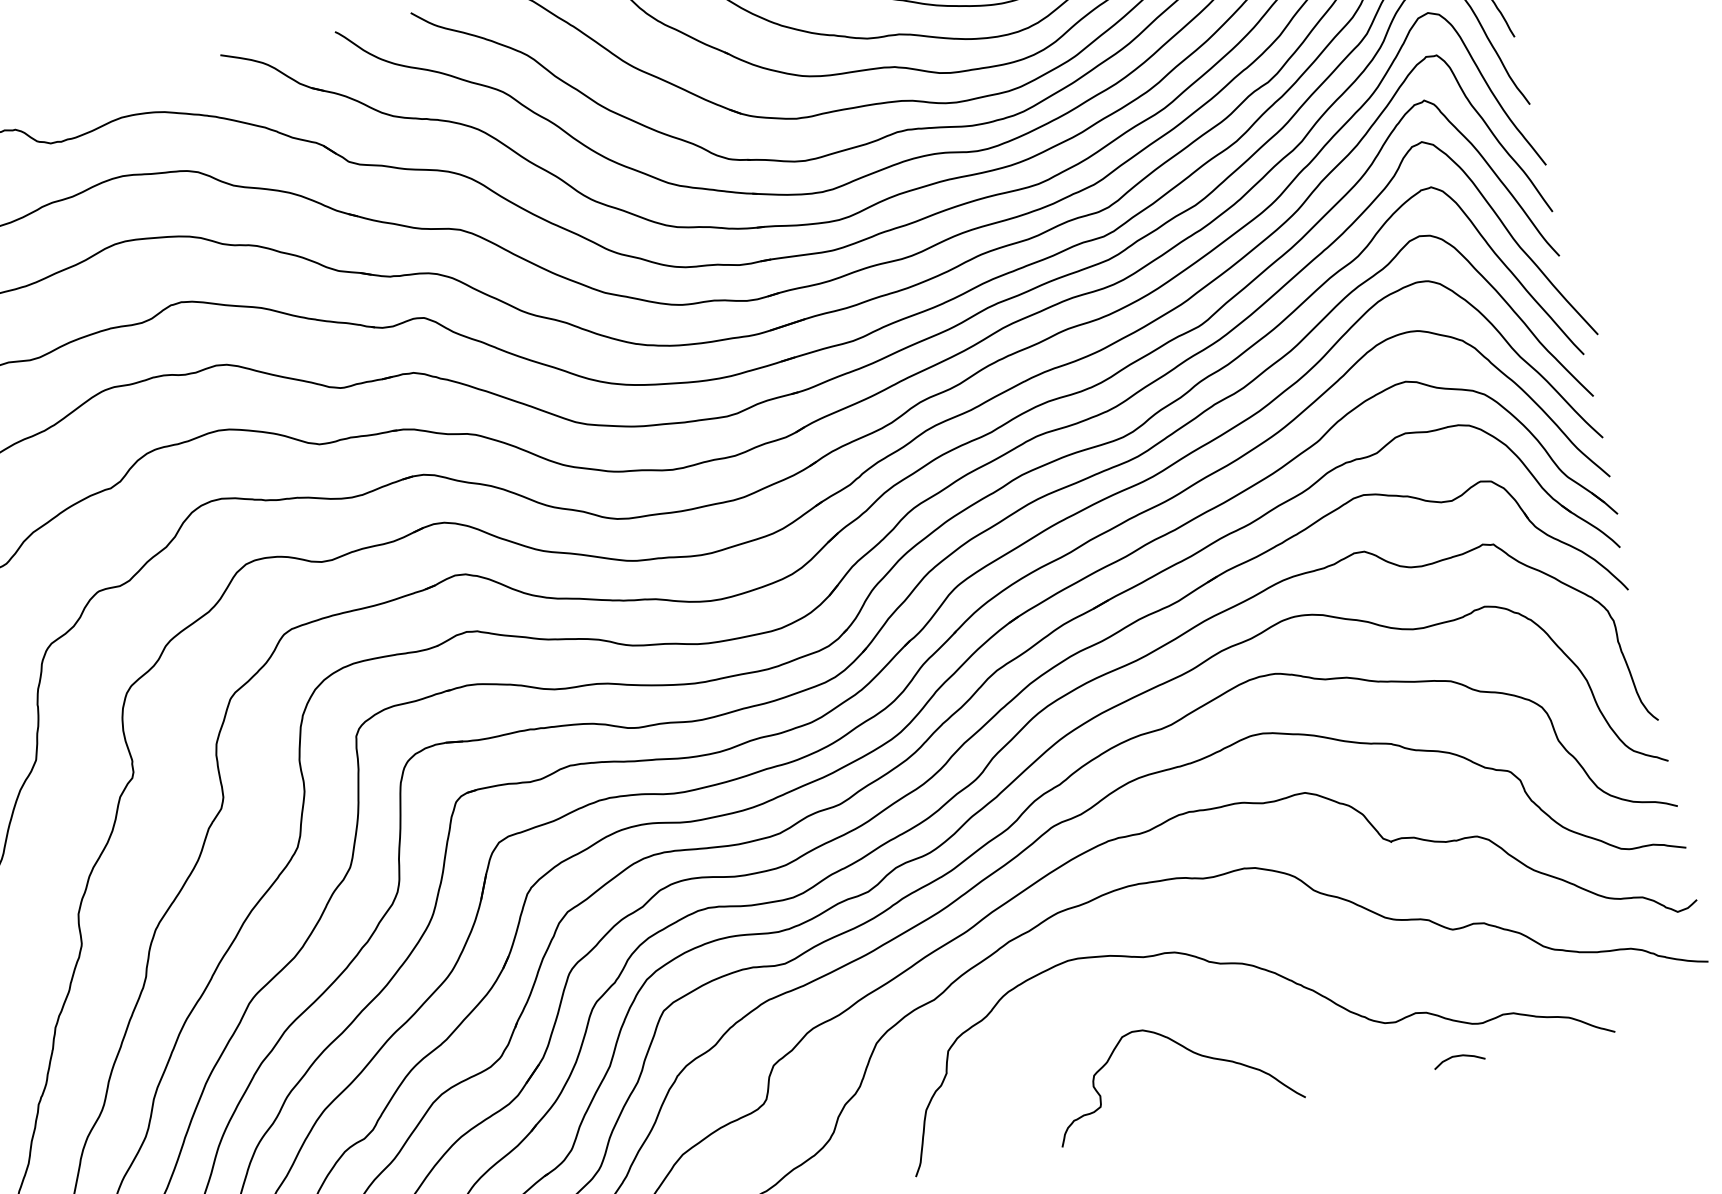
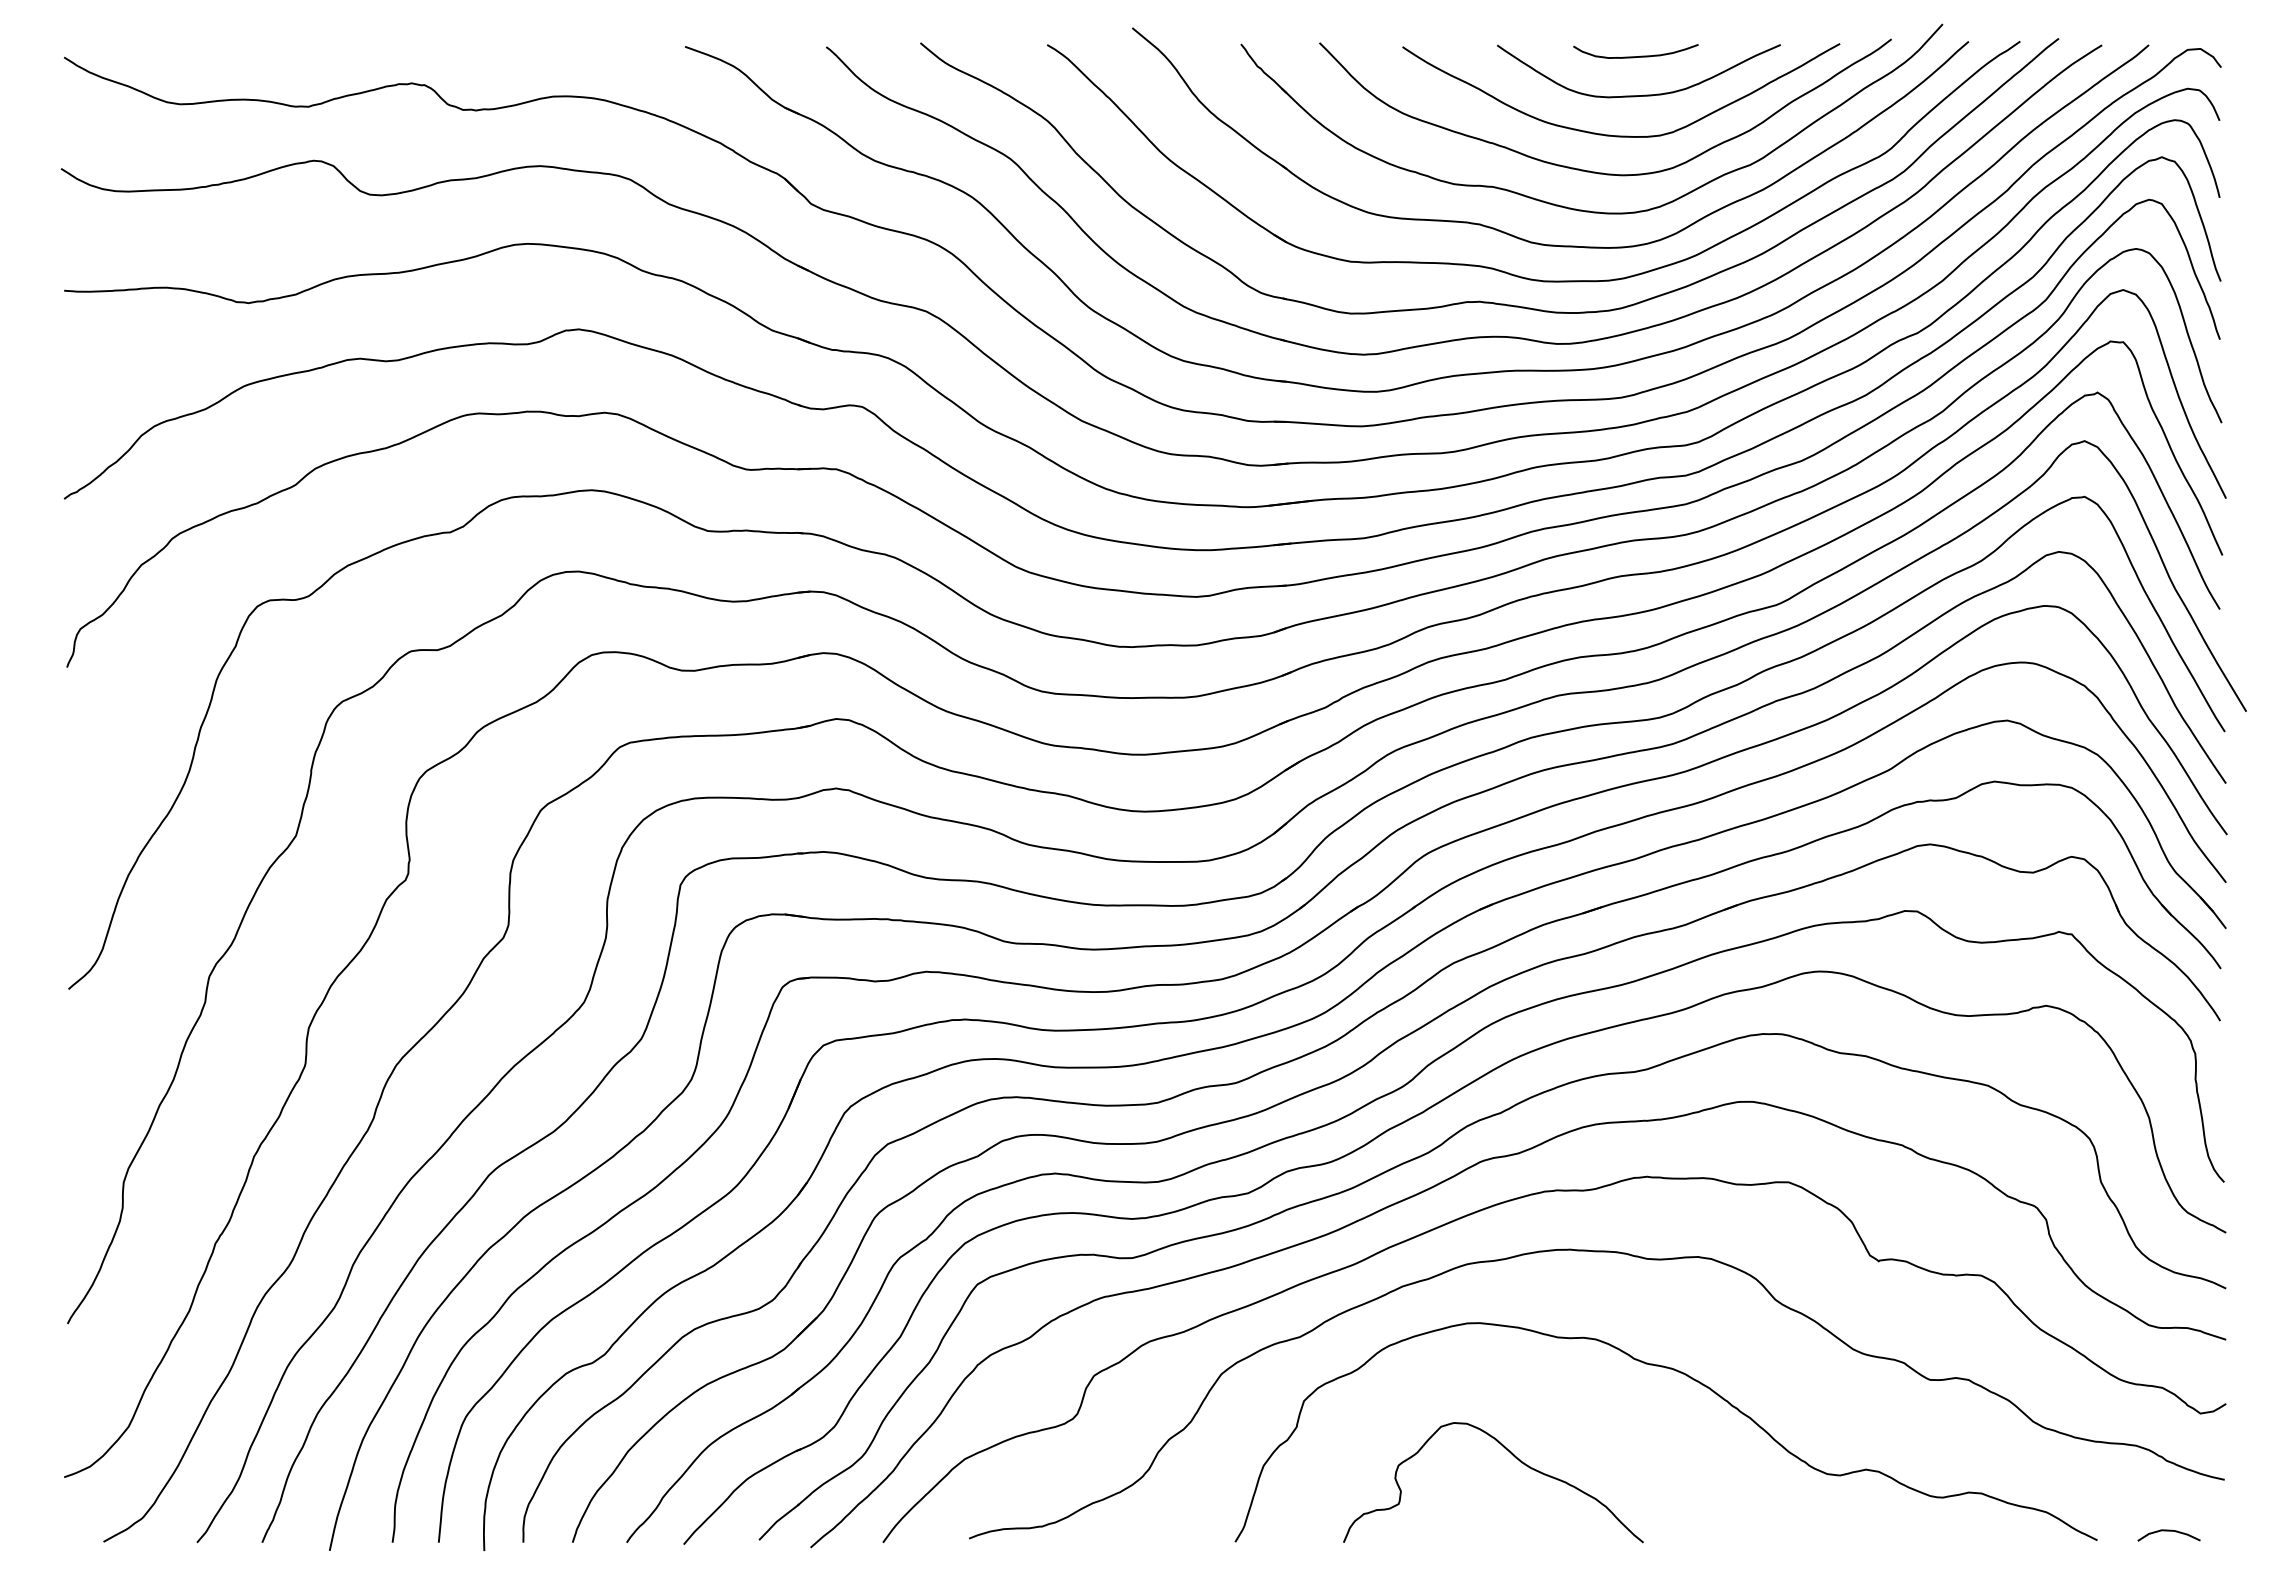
curve: (1187, 1050) -> (1515, 1458), moved
curve: (1458, 1056) -> (2168, 1531), moved

